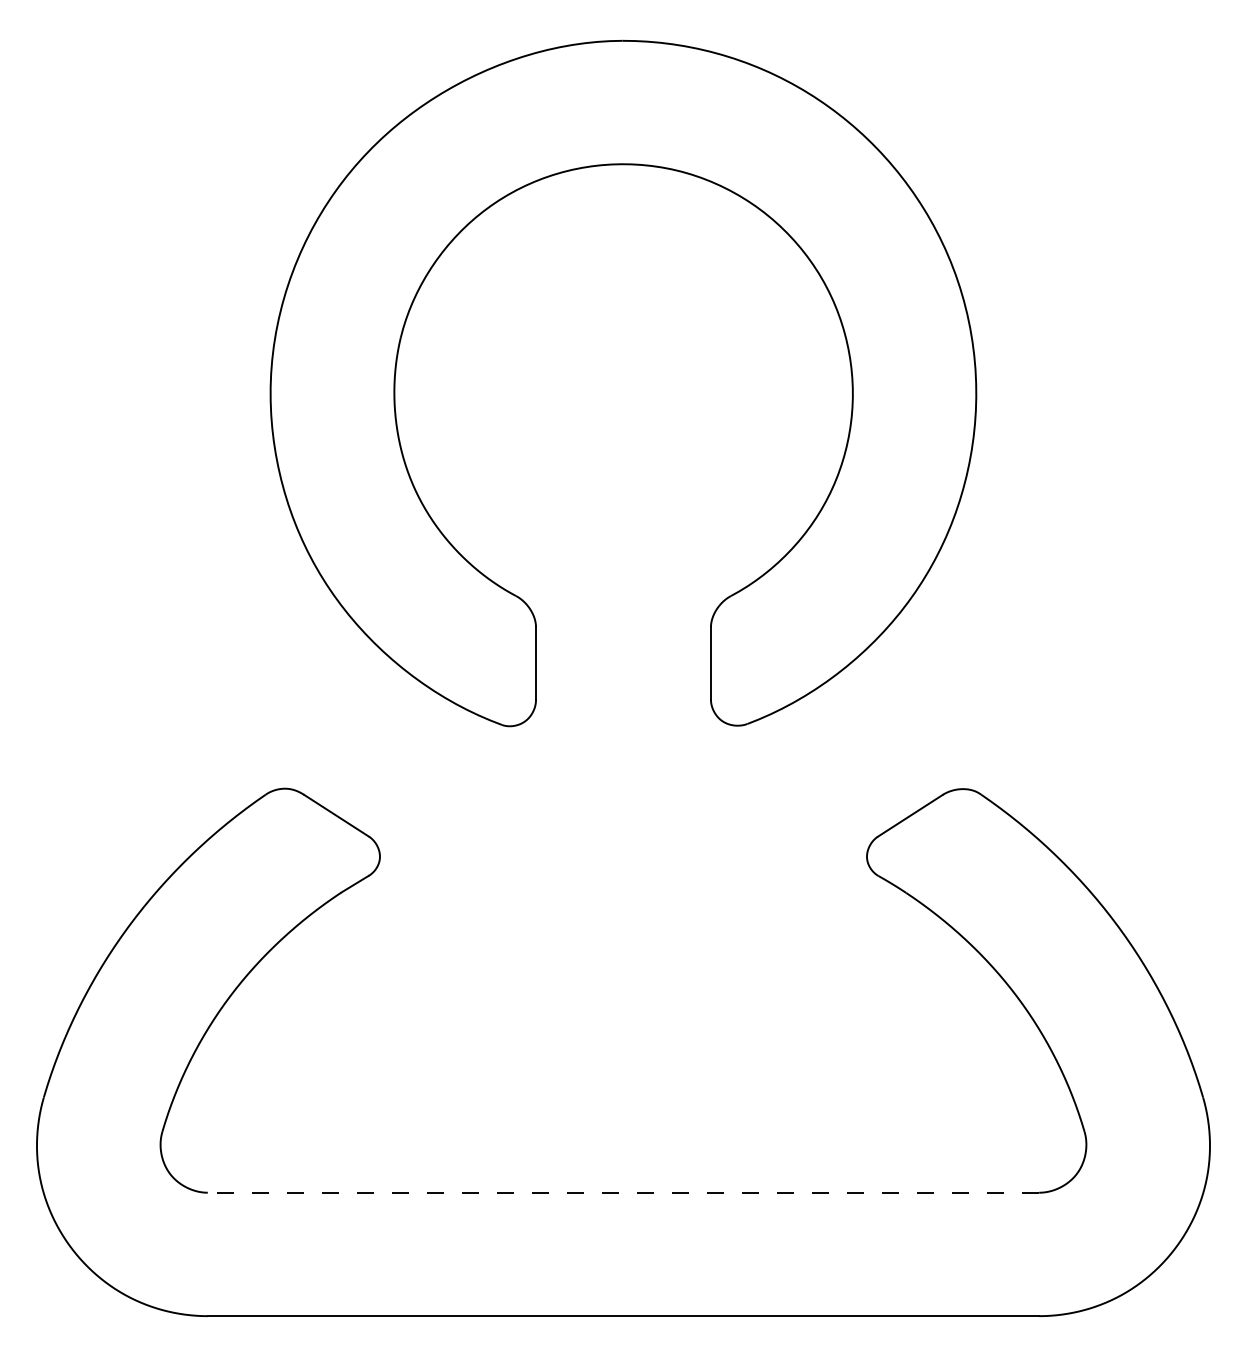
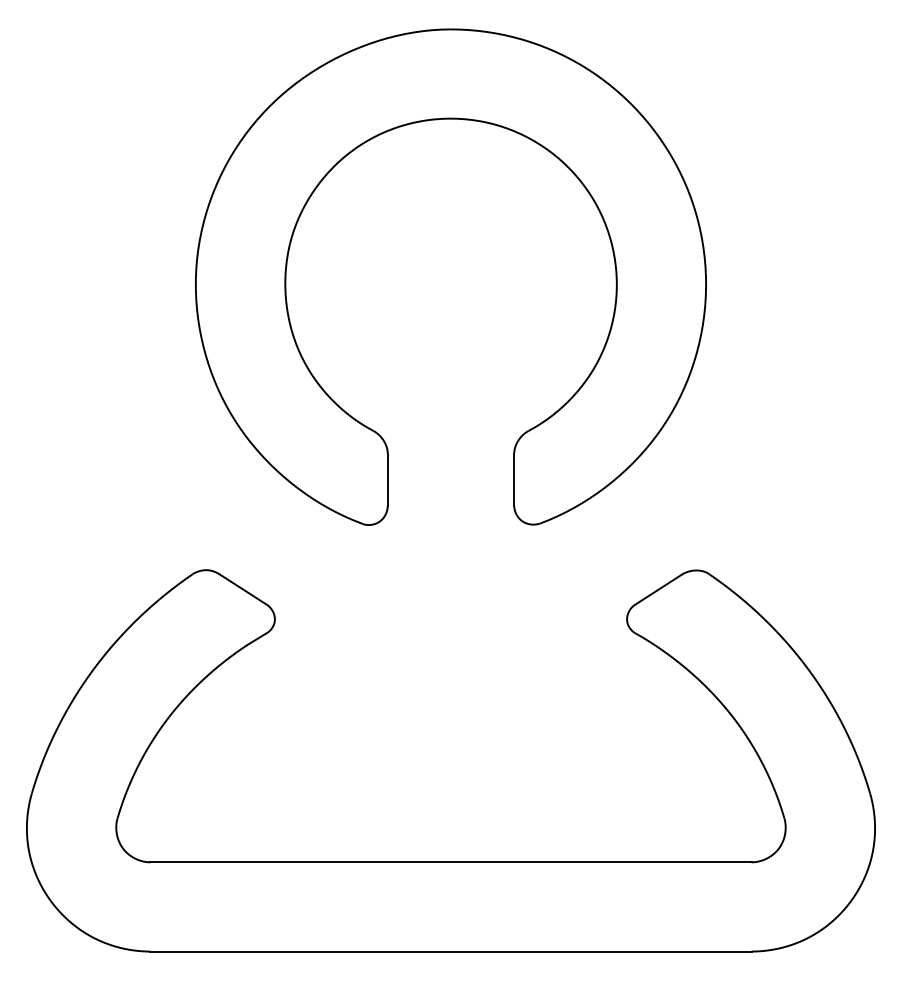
line: (622, 1192) -> (450, 862), dashed -> solid

